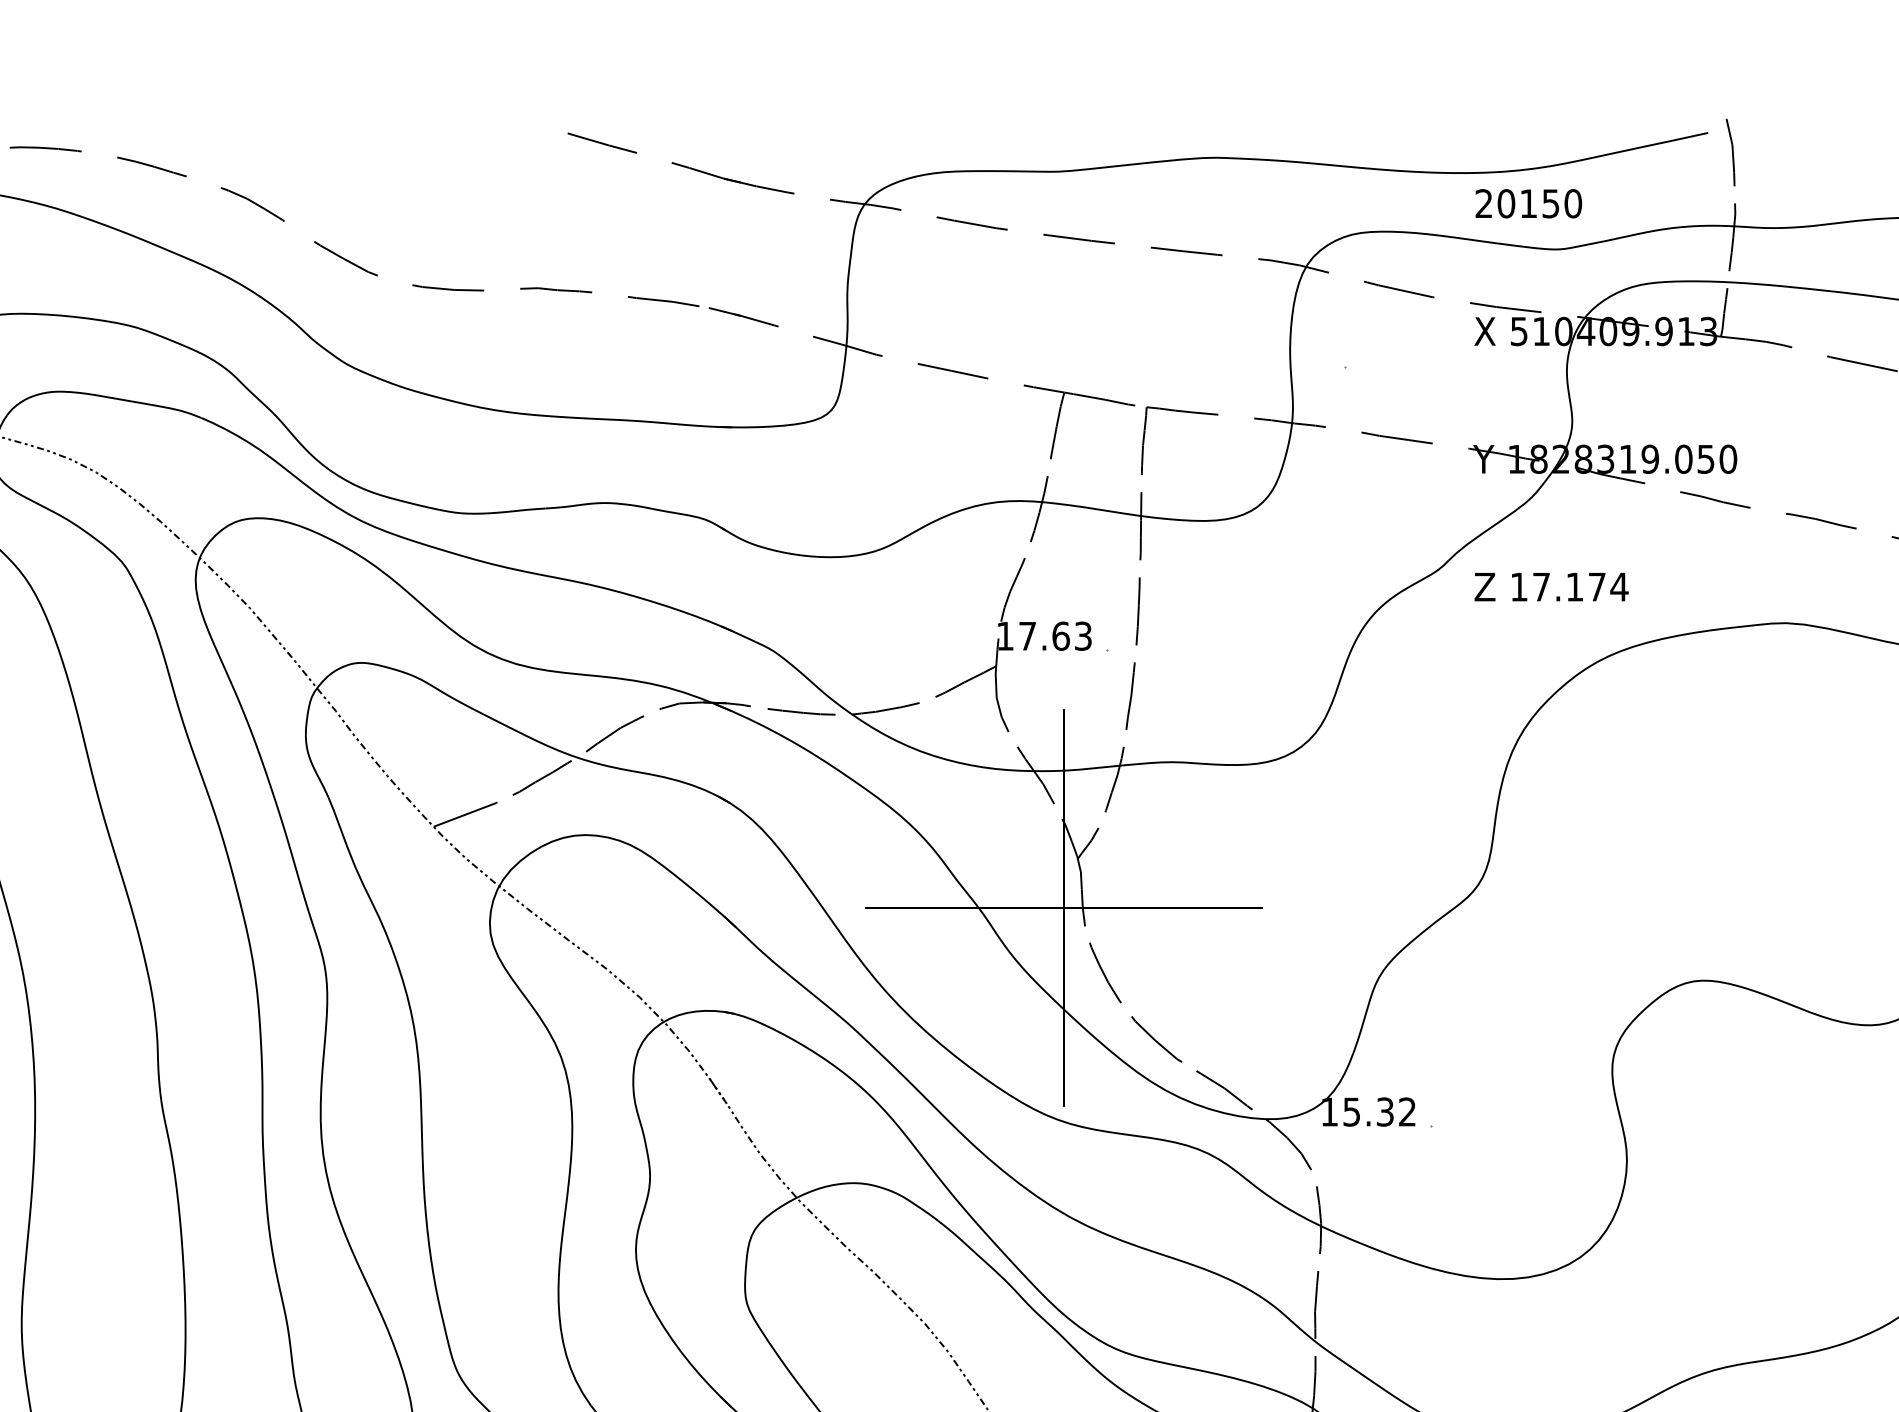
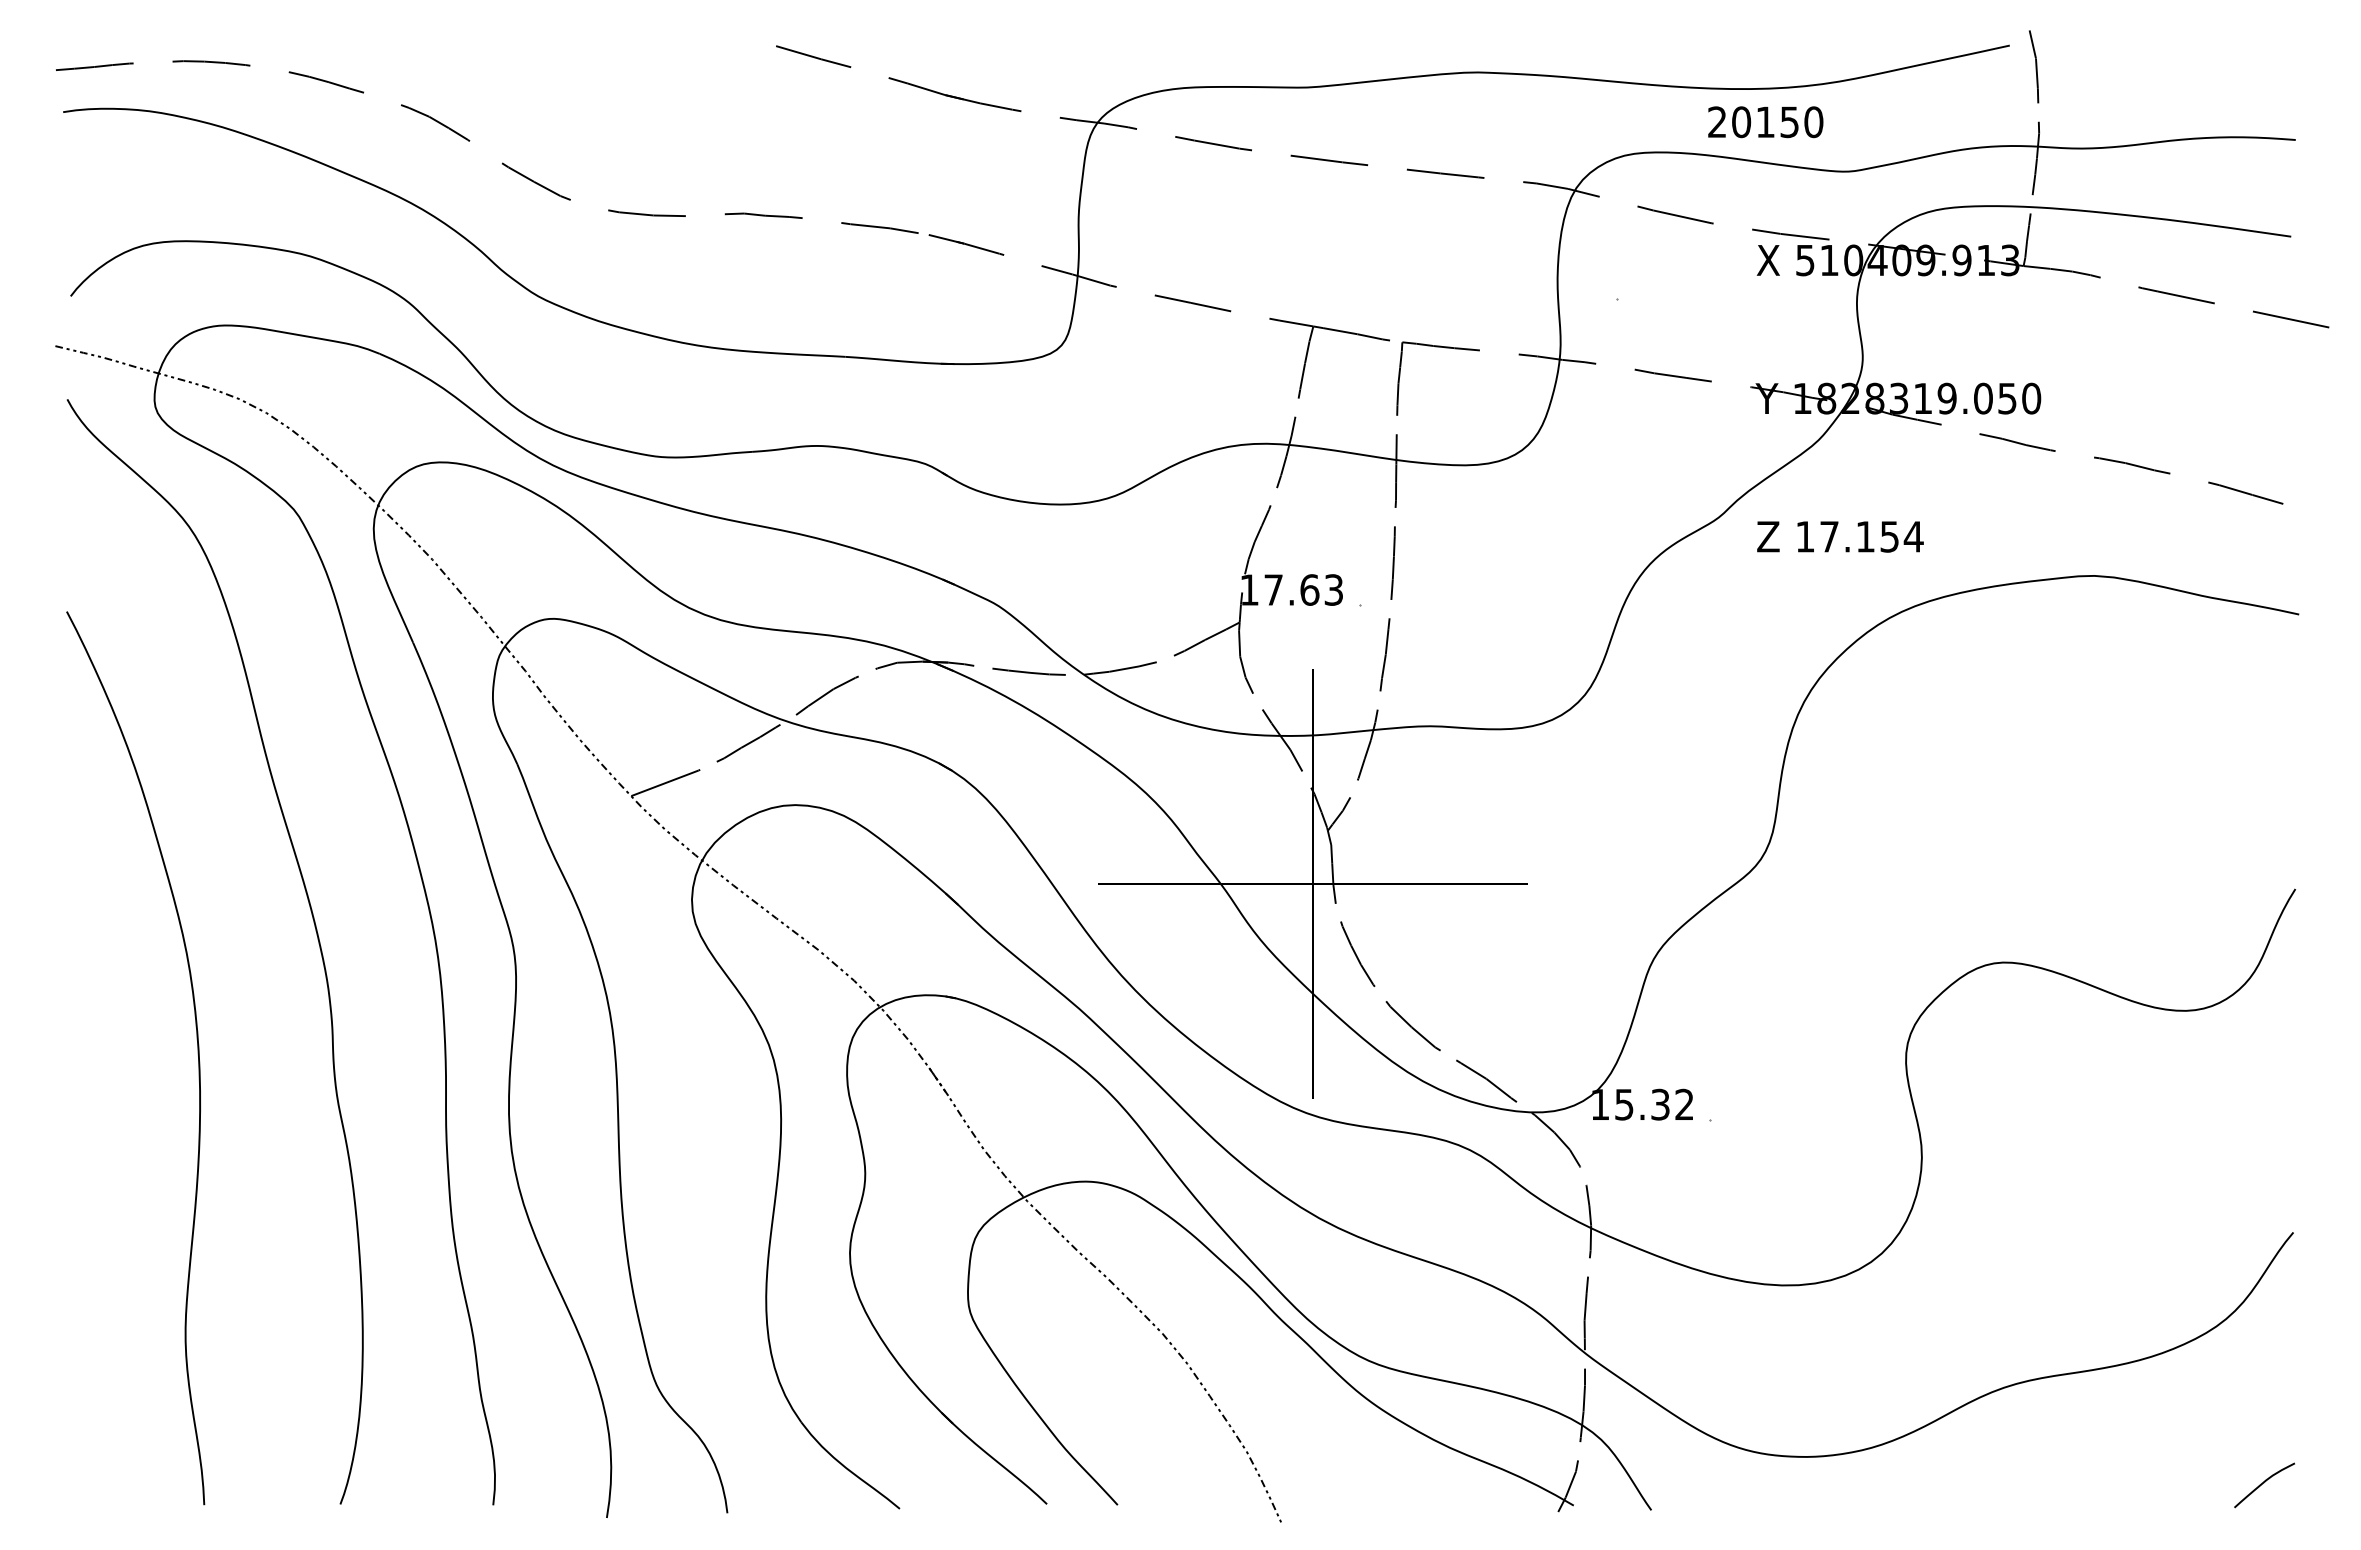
text: (1528, 204) -> (1765, 122), moved
text: (1596, 586) -> (1889, 536), 17.174 -> 17.154

